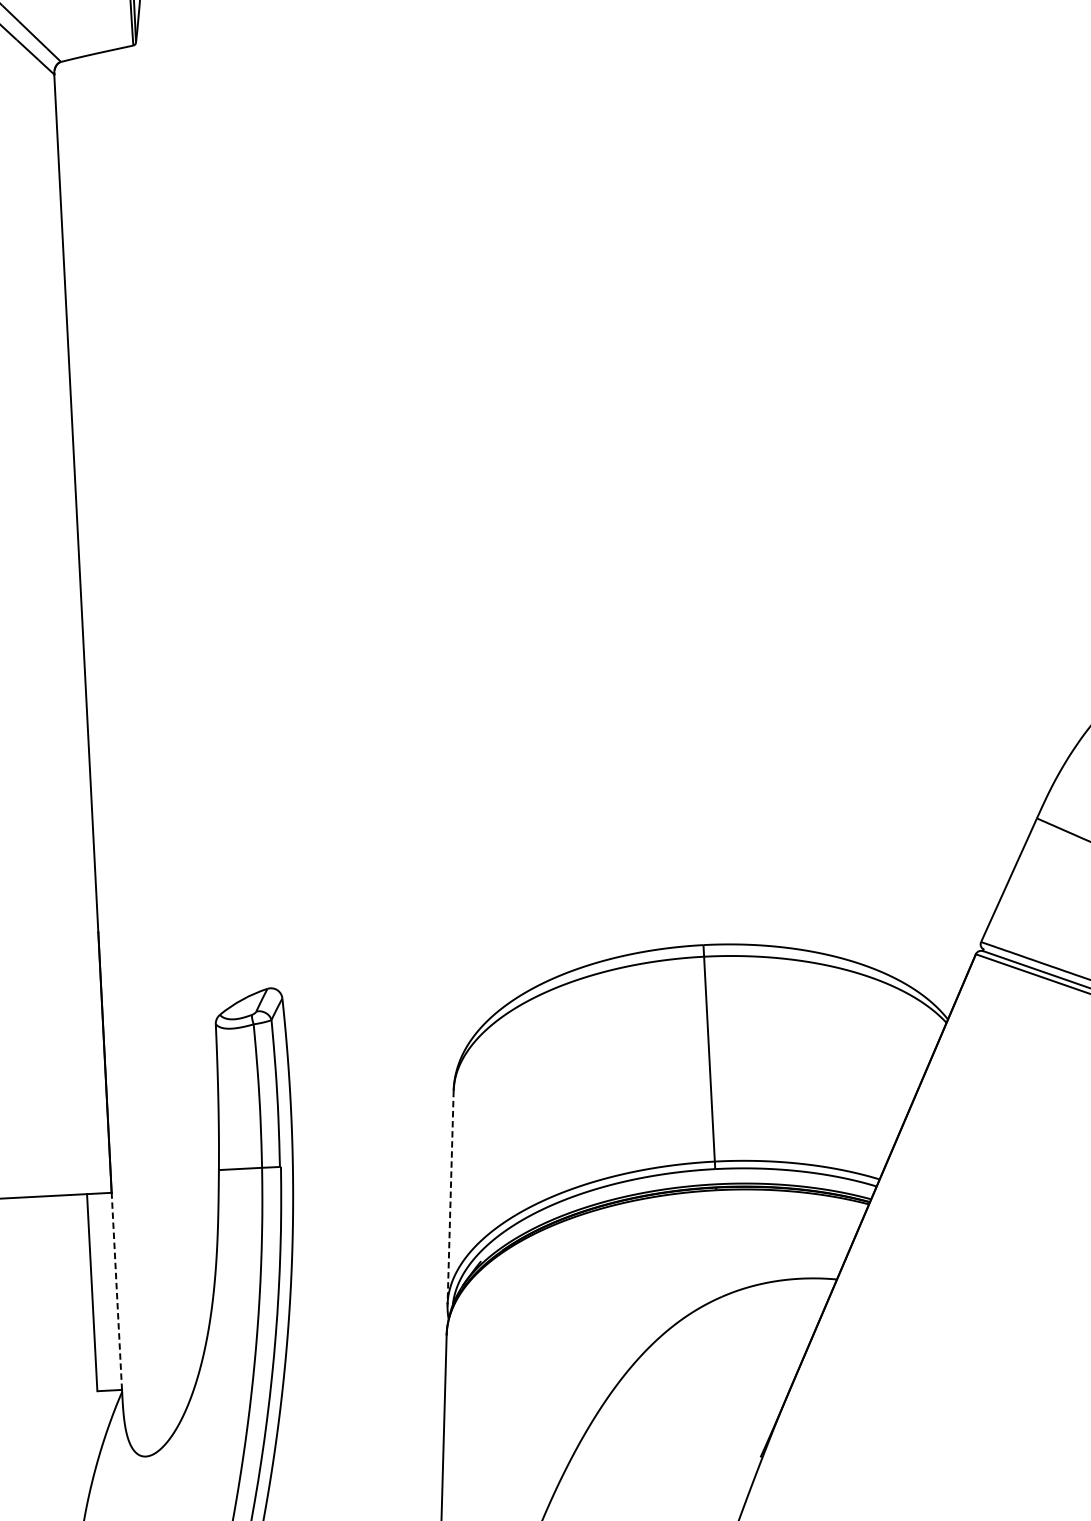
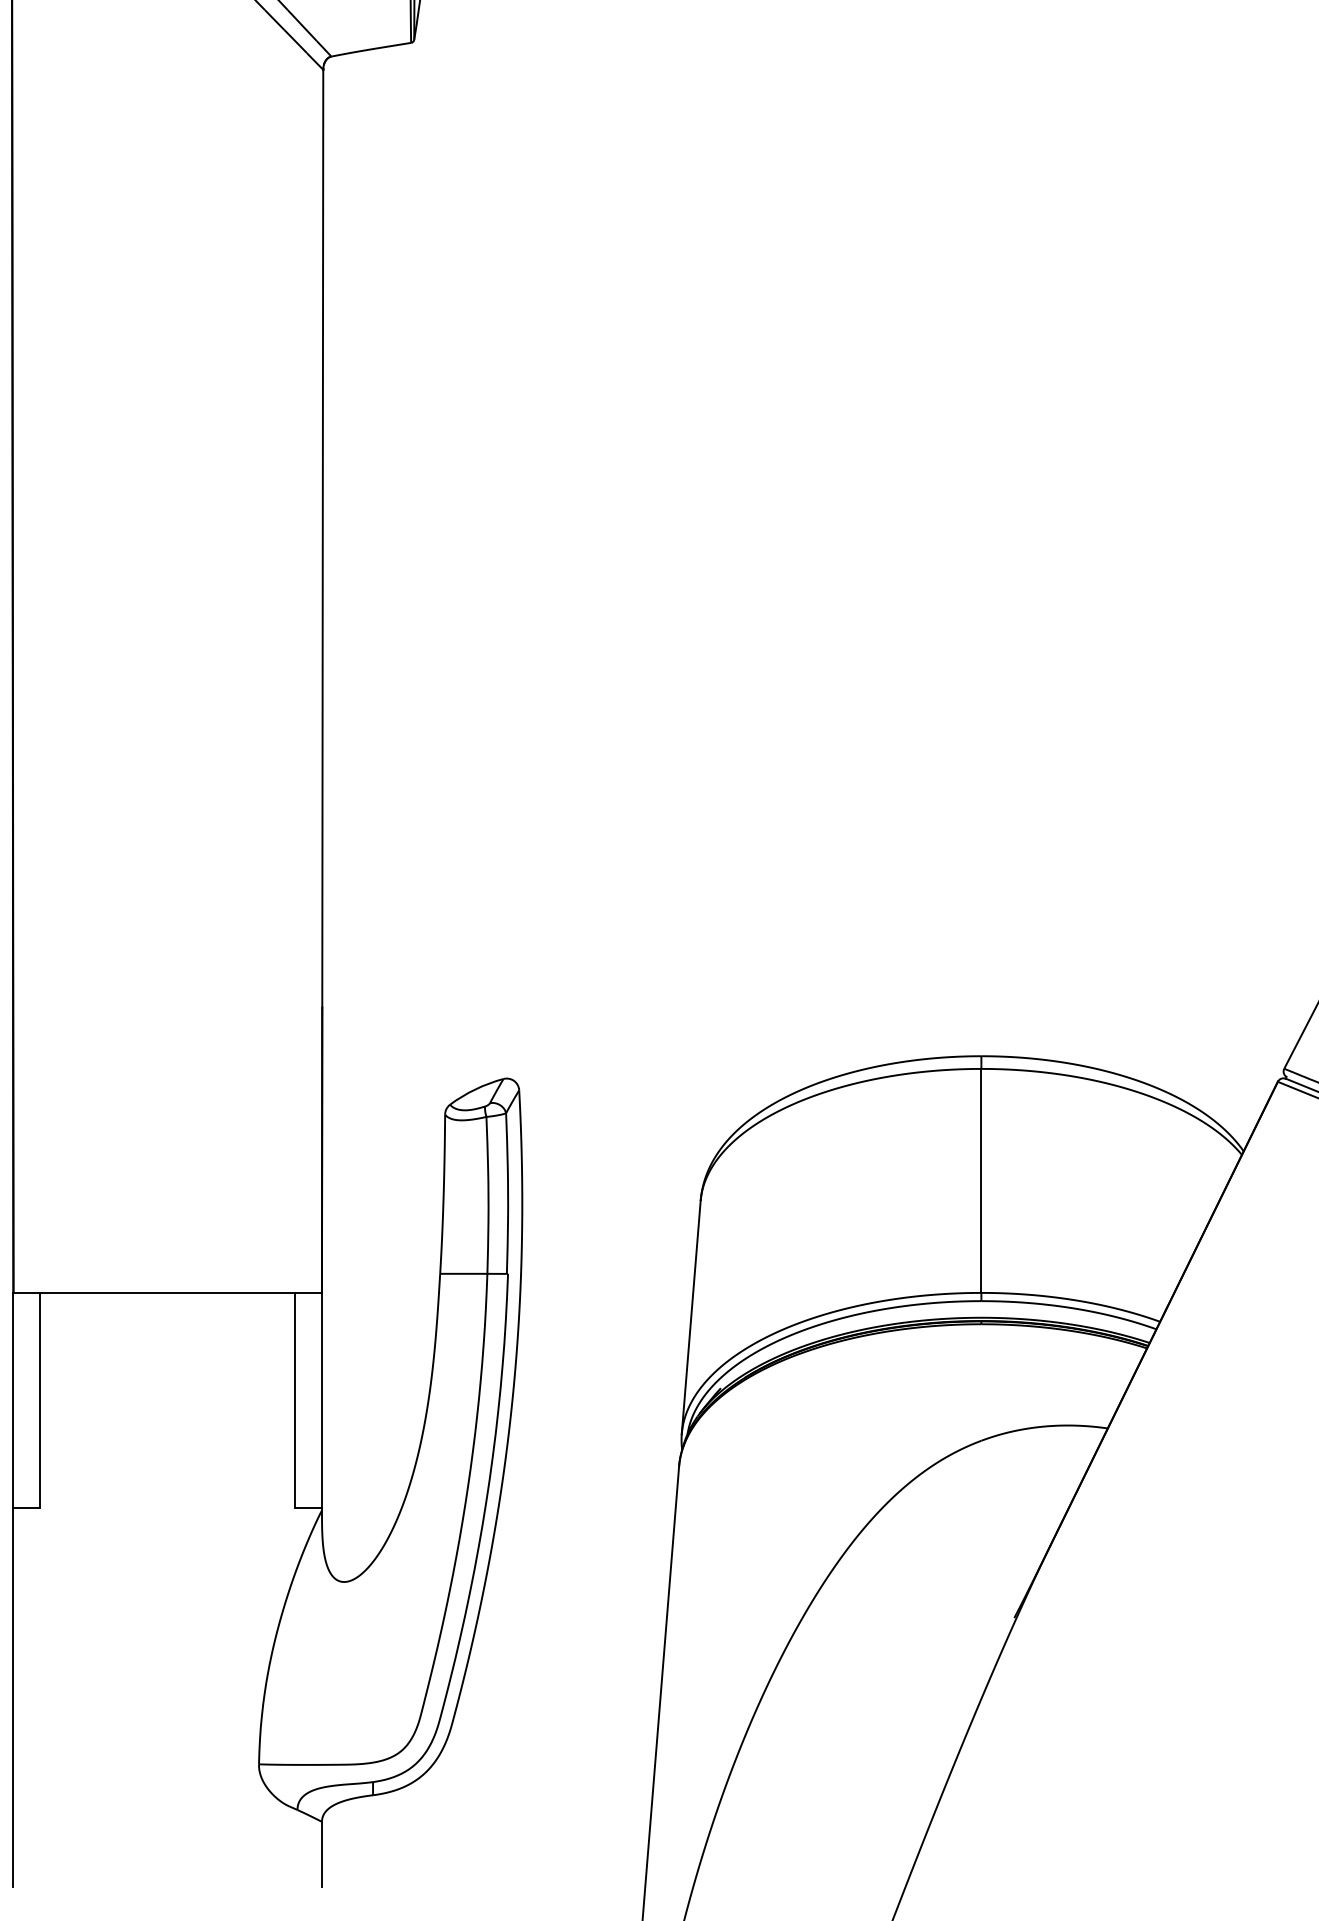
line: (450, 1197) -> (691, 1317), dashed -> solid
line: (116, 1291) -> (321, 1400), dashed -> solid

